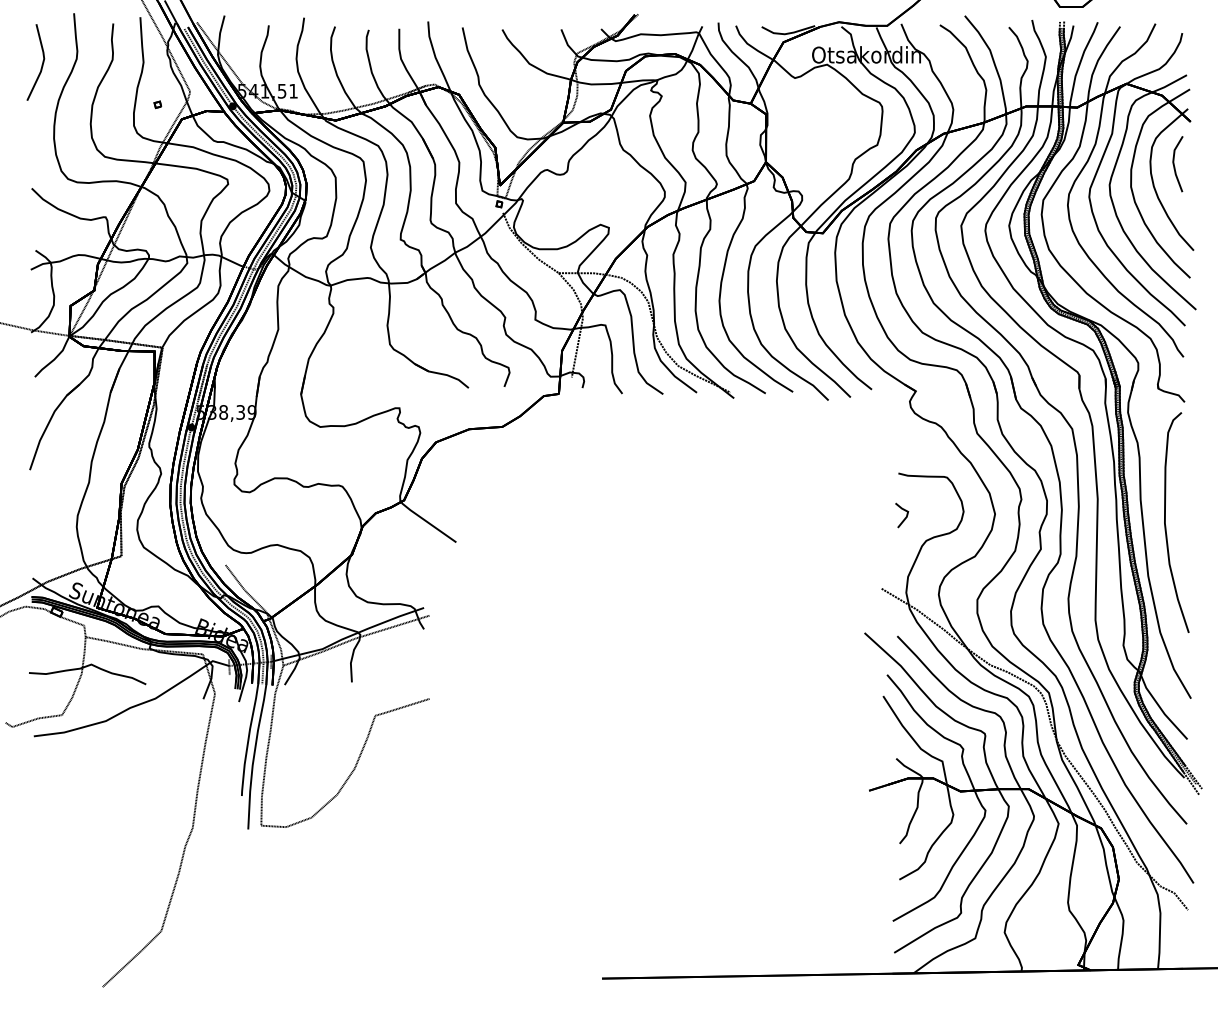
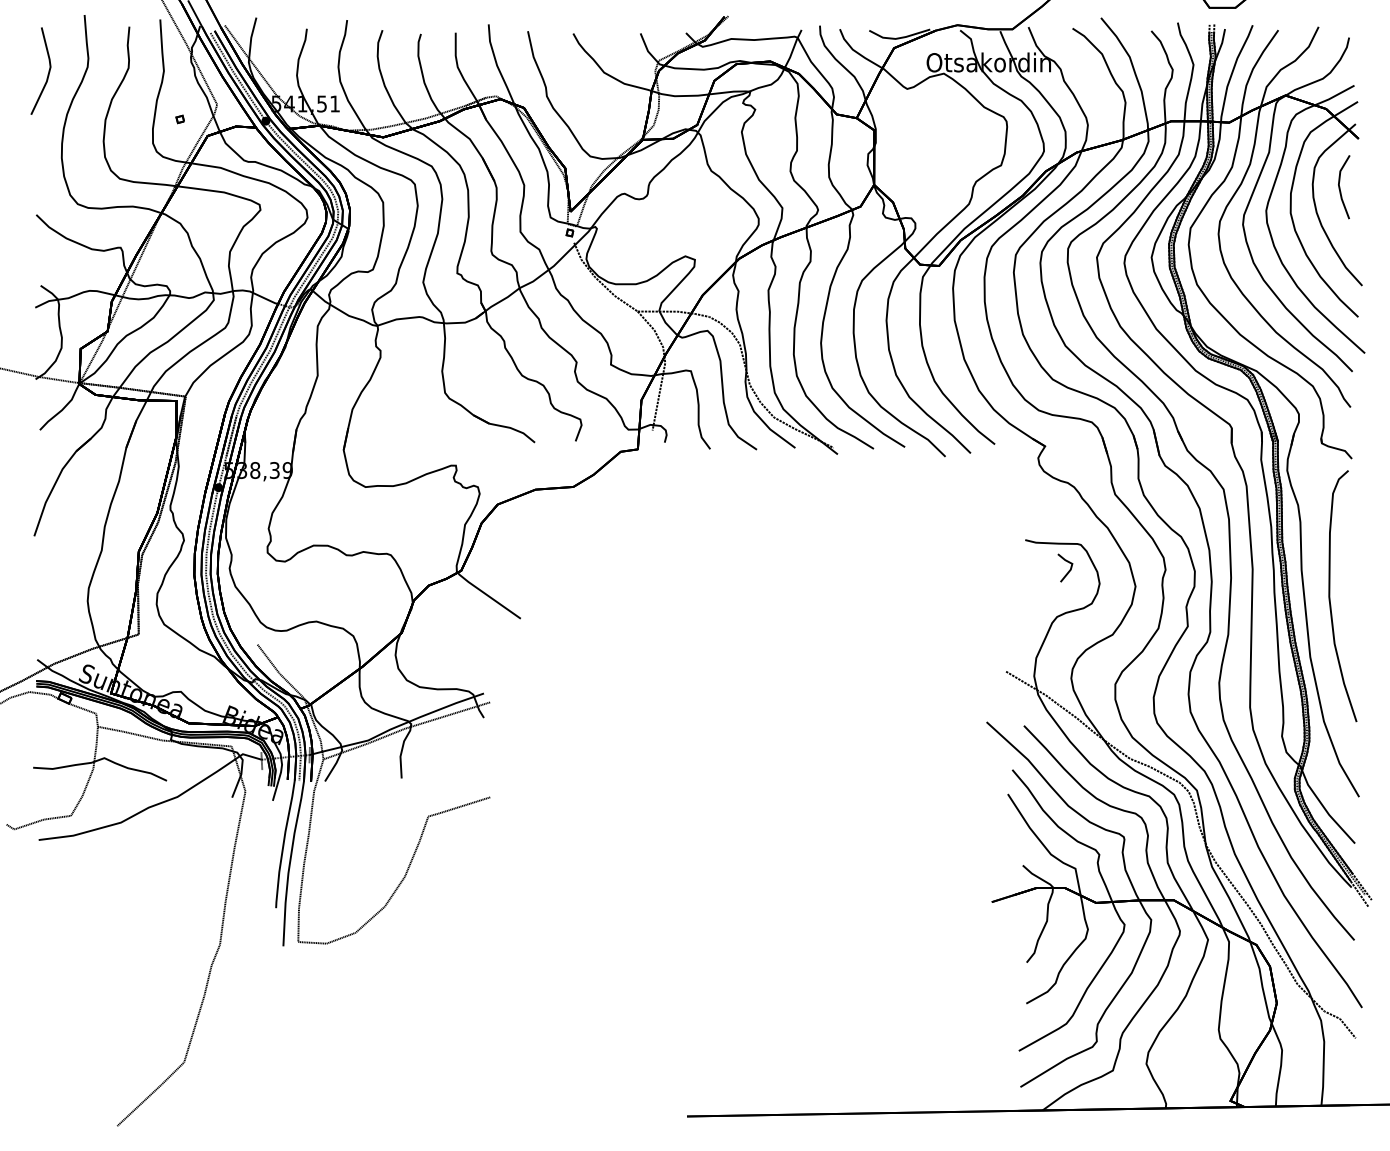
line: (904, 517) -> (1068, 570), moved

